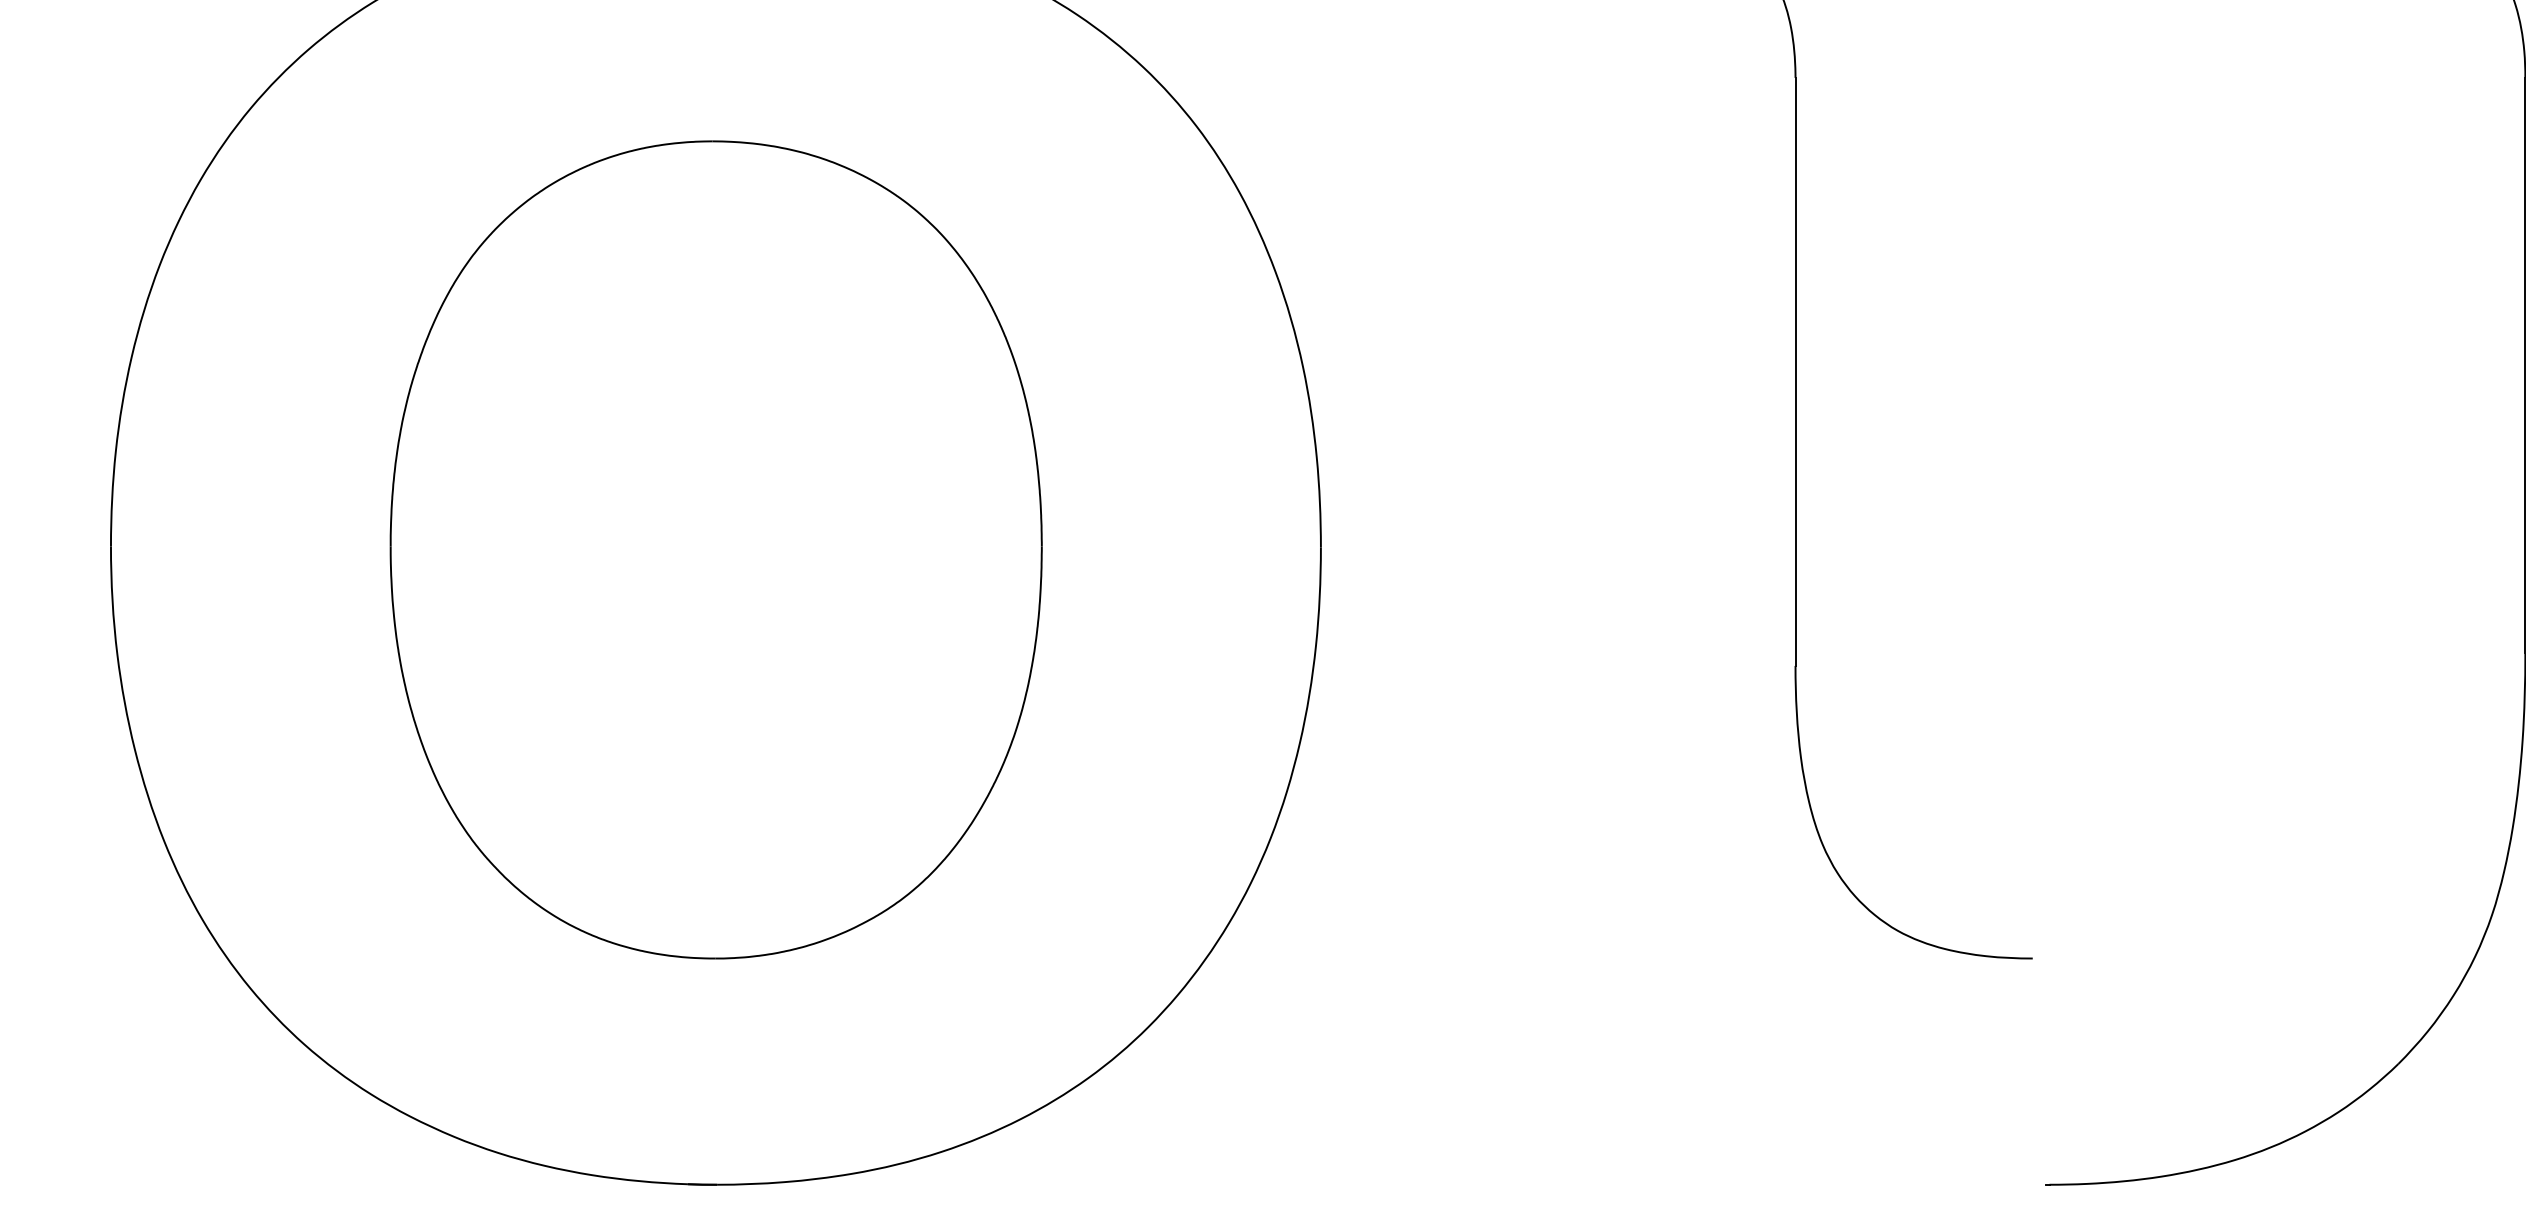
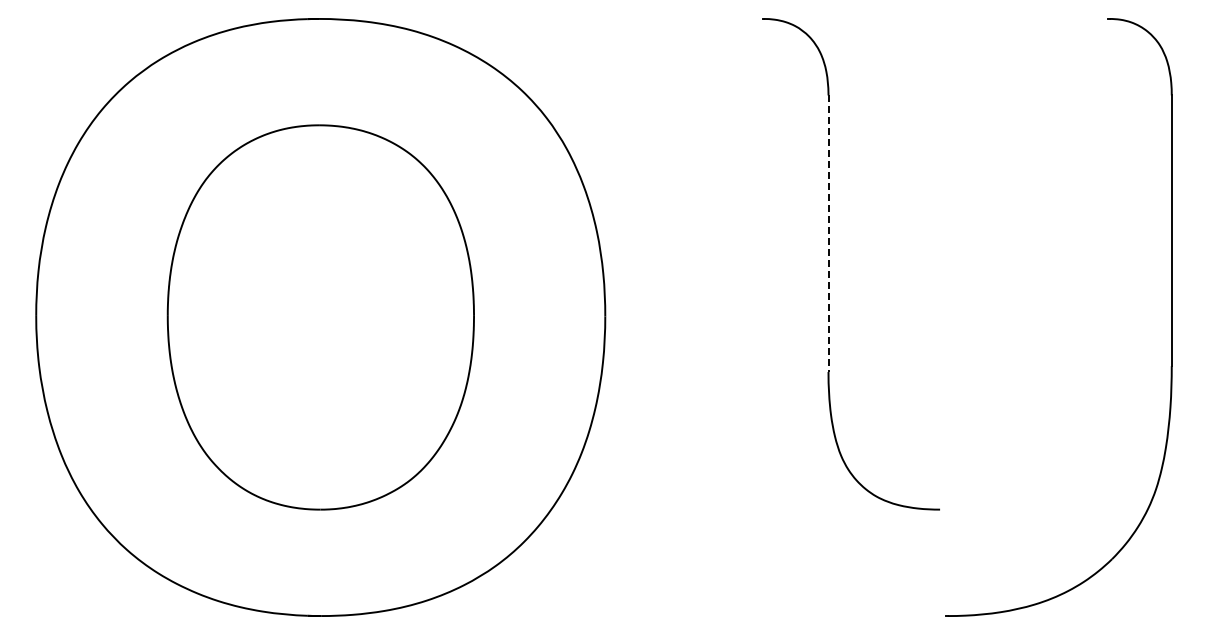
line: (1795, 373) -> (828, 234), solid -> dashed

